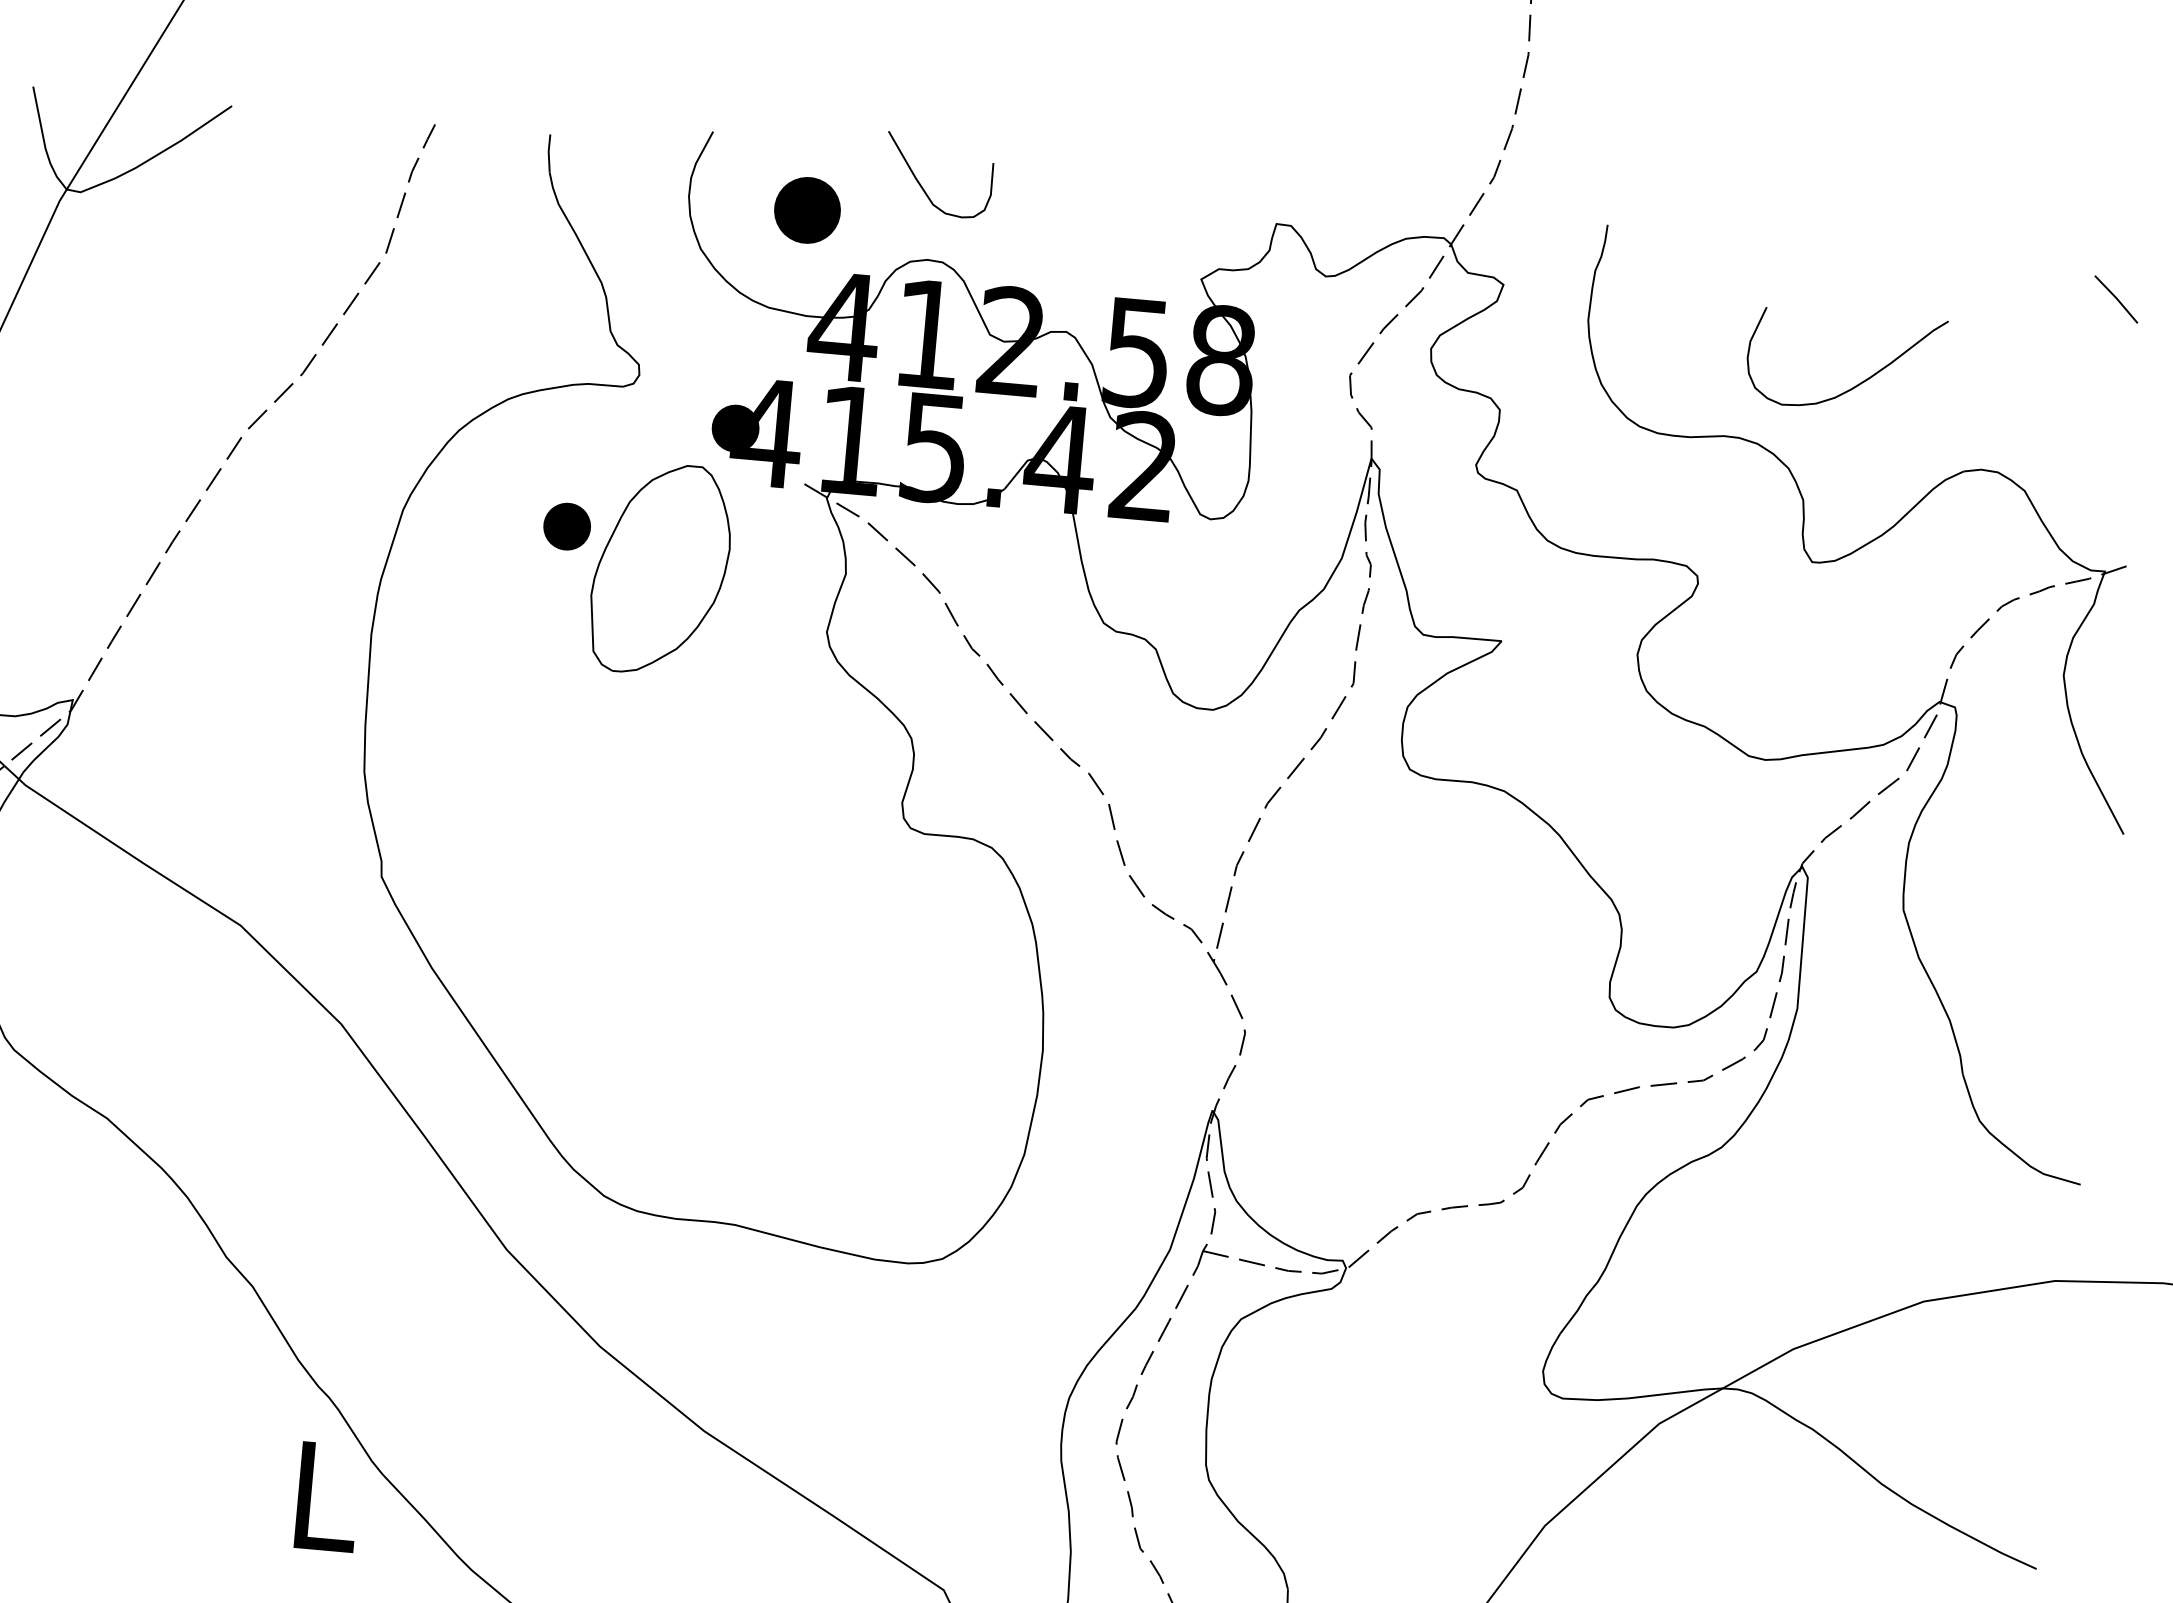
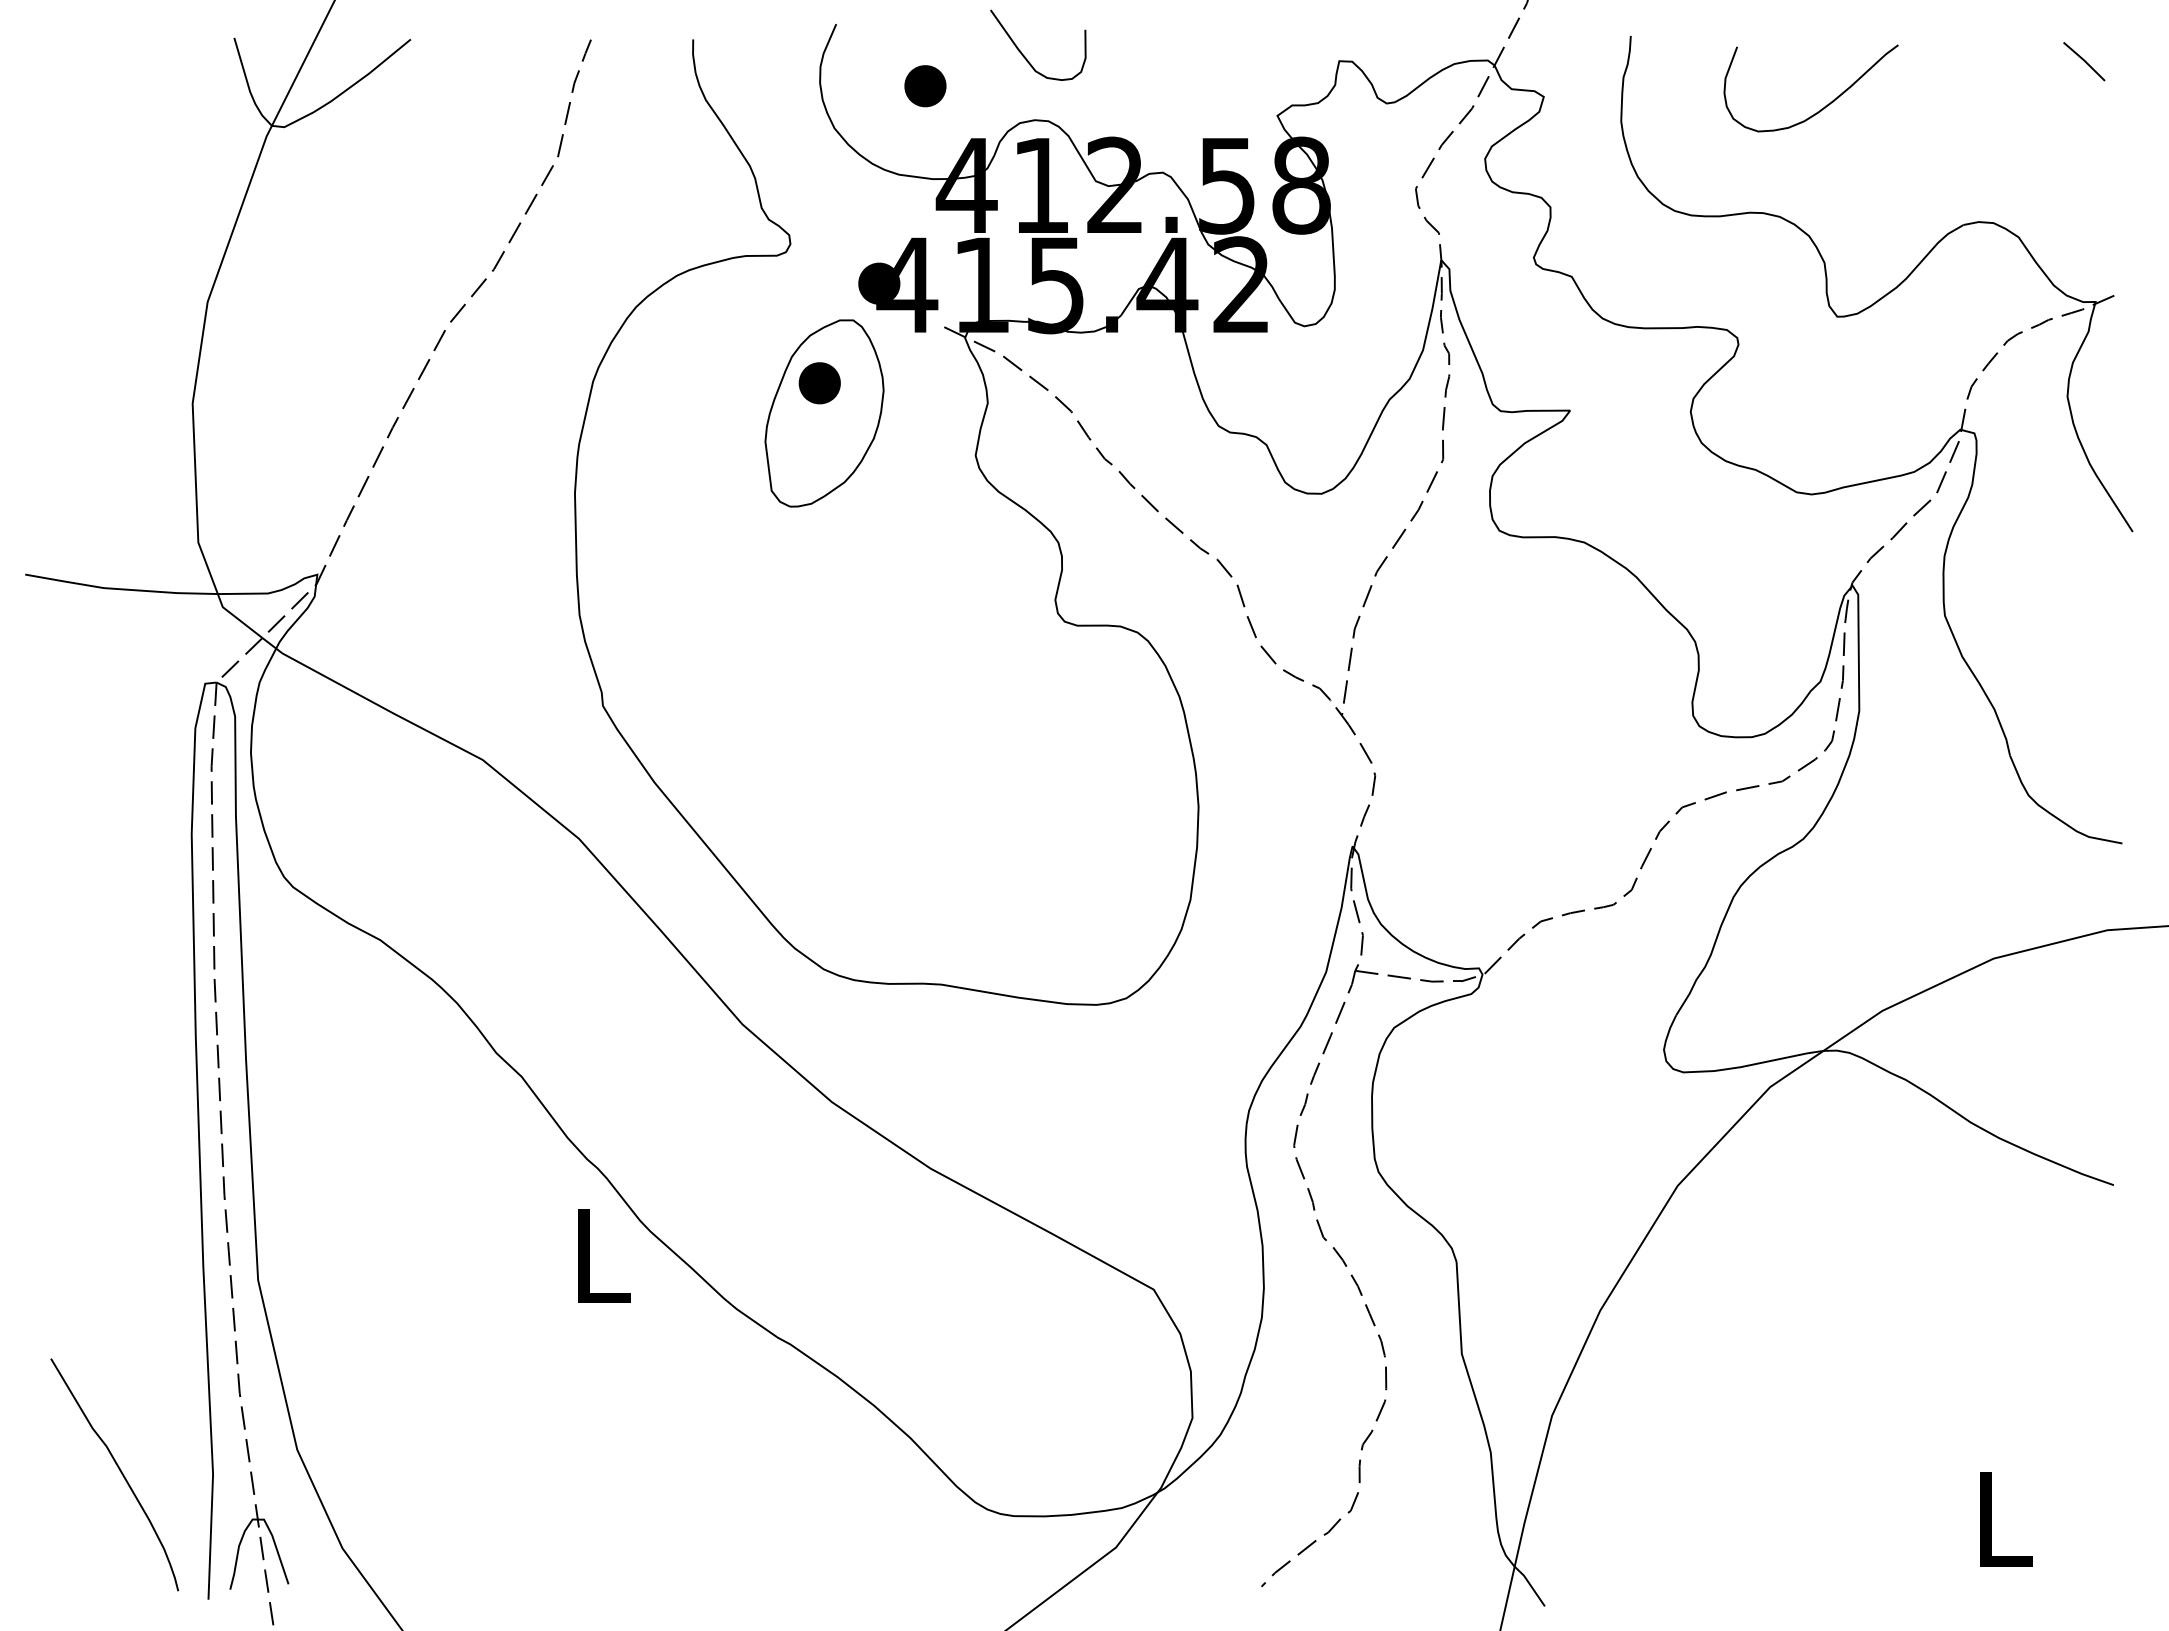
part: (807, 210) -> (925, 86), size x0.71
curve: (1860, 382) -> (1825, 105), moved
part: (566, 526) -> (819, 383), moved

